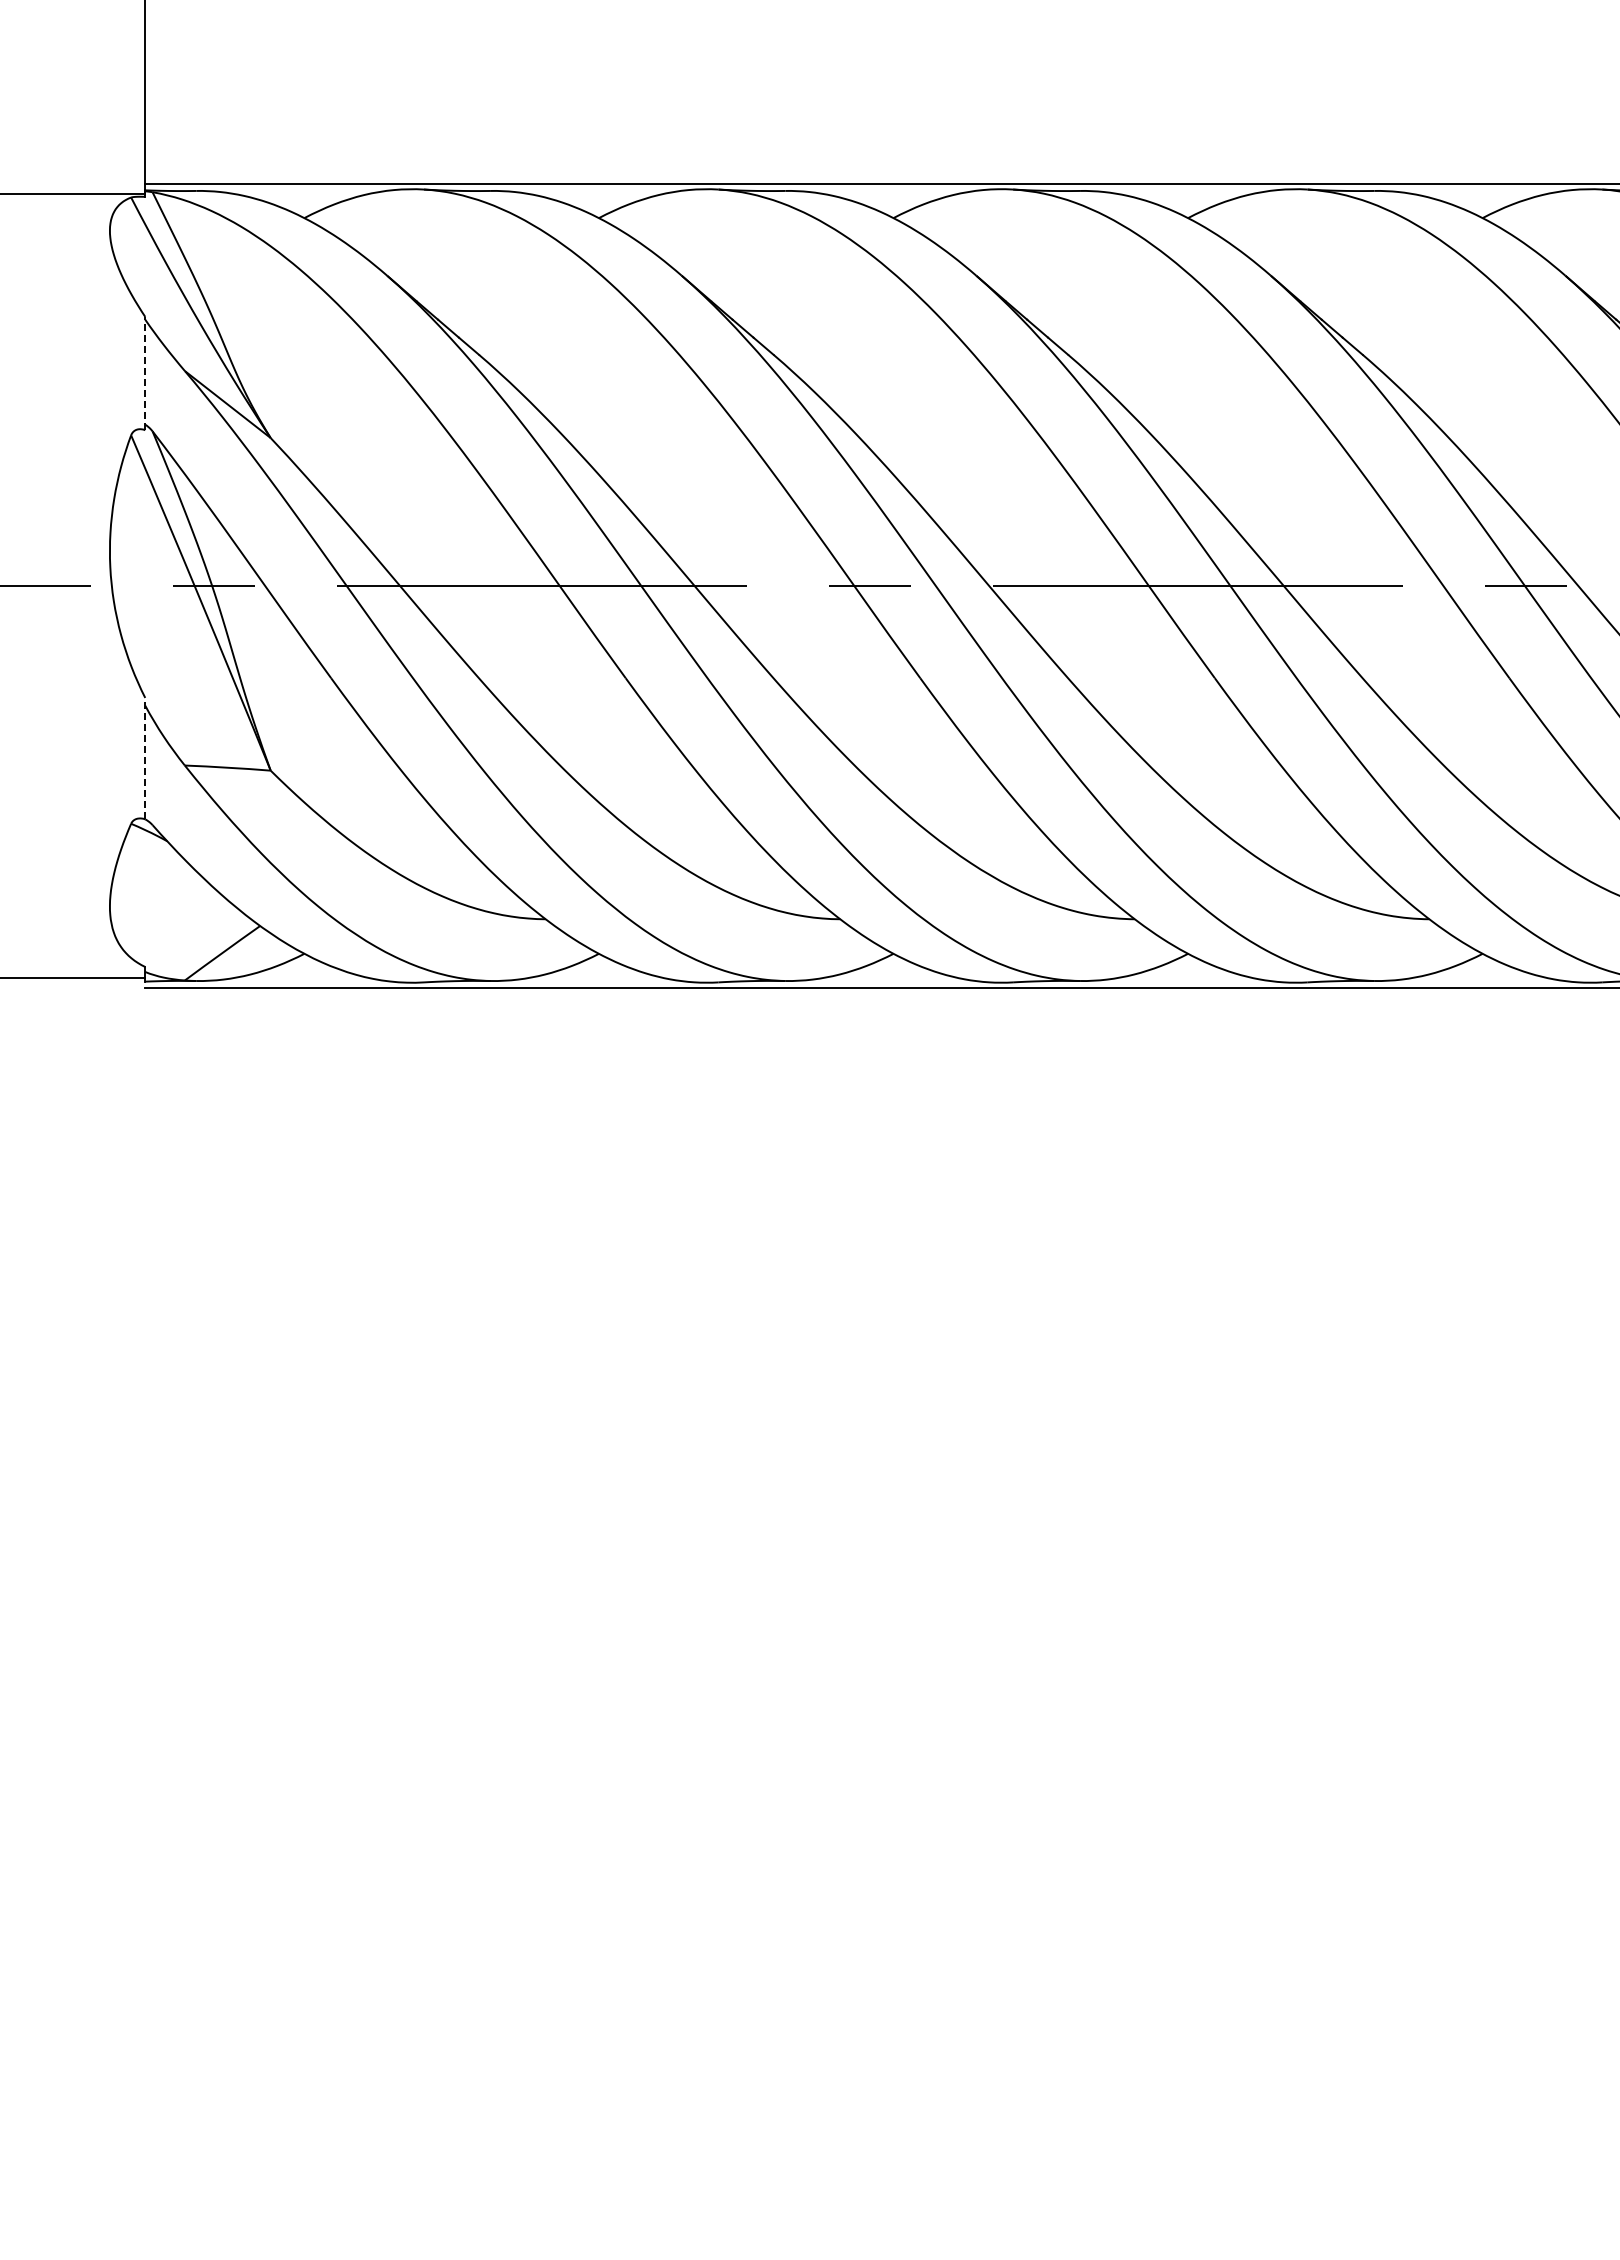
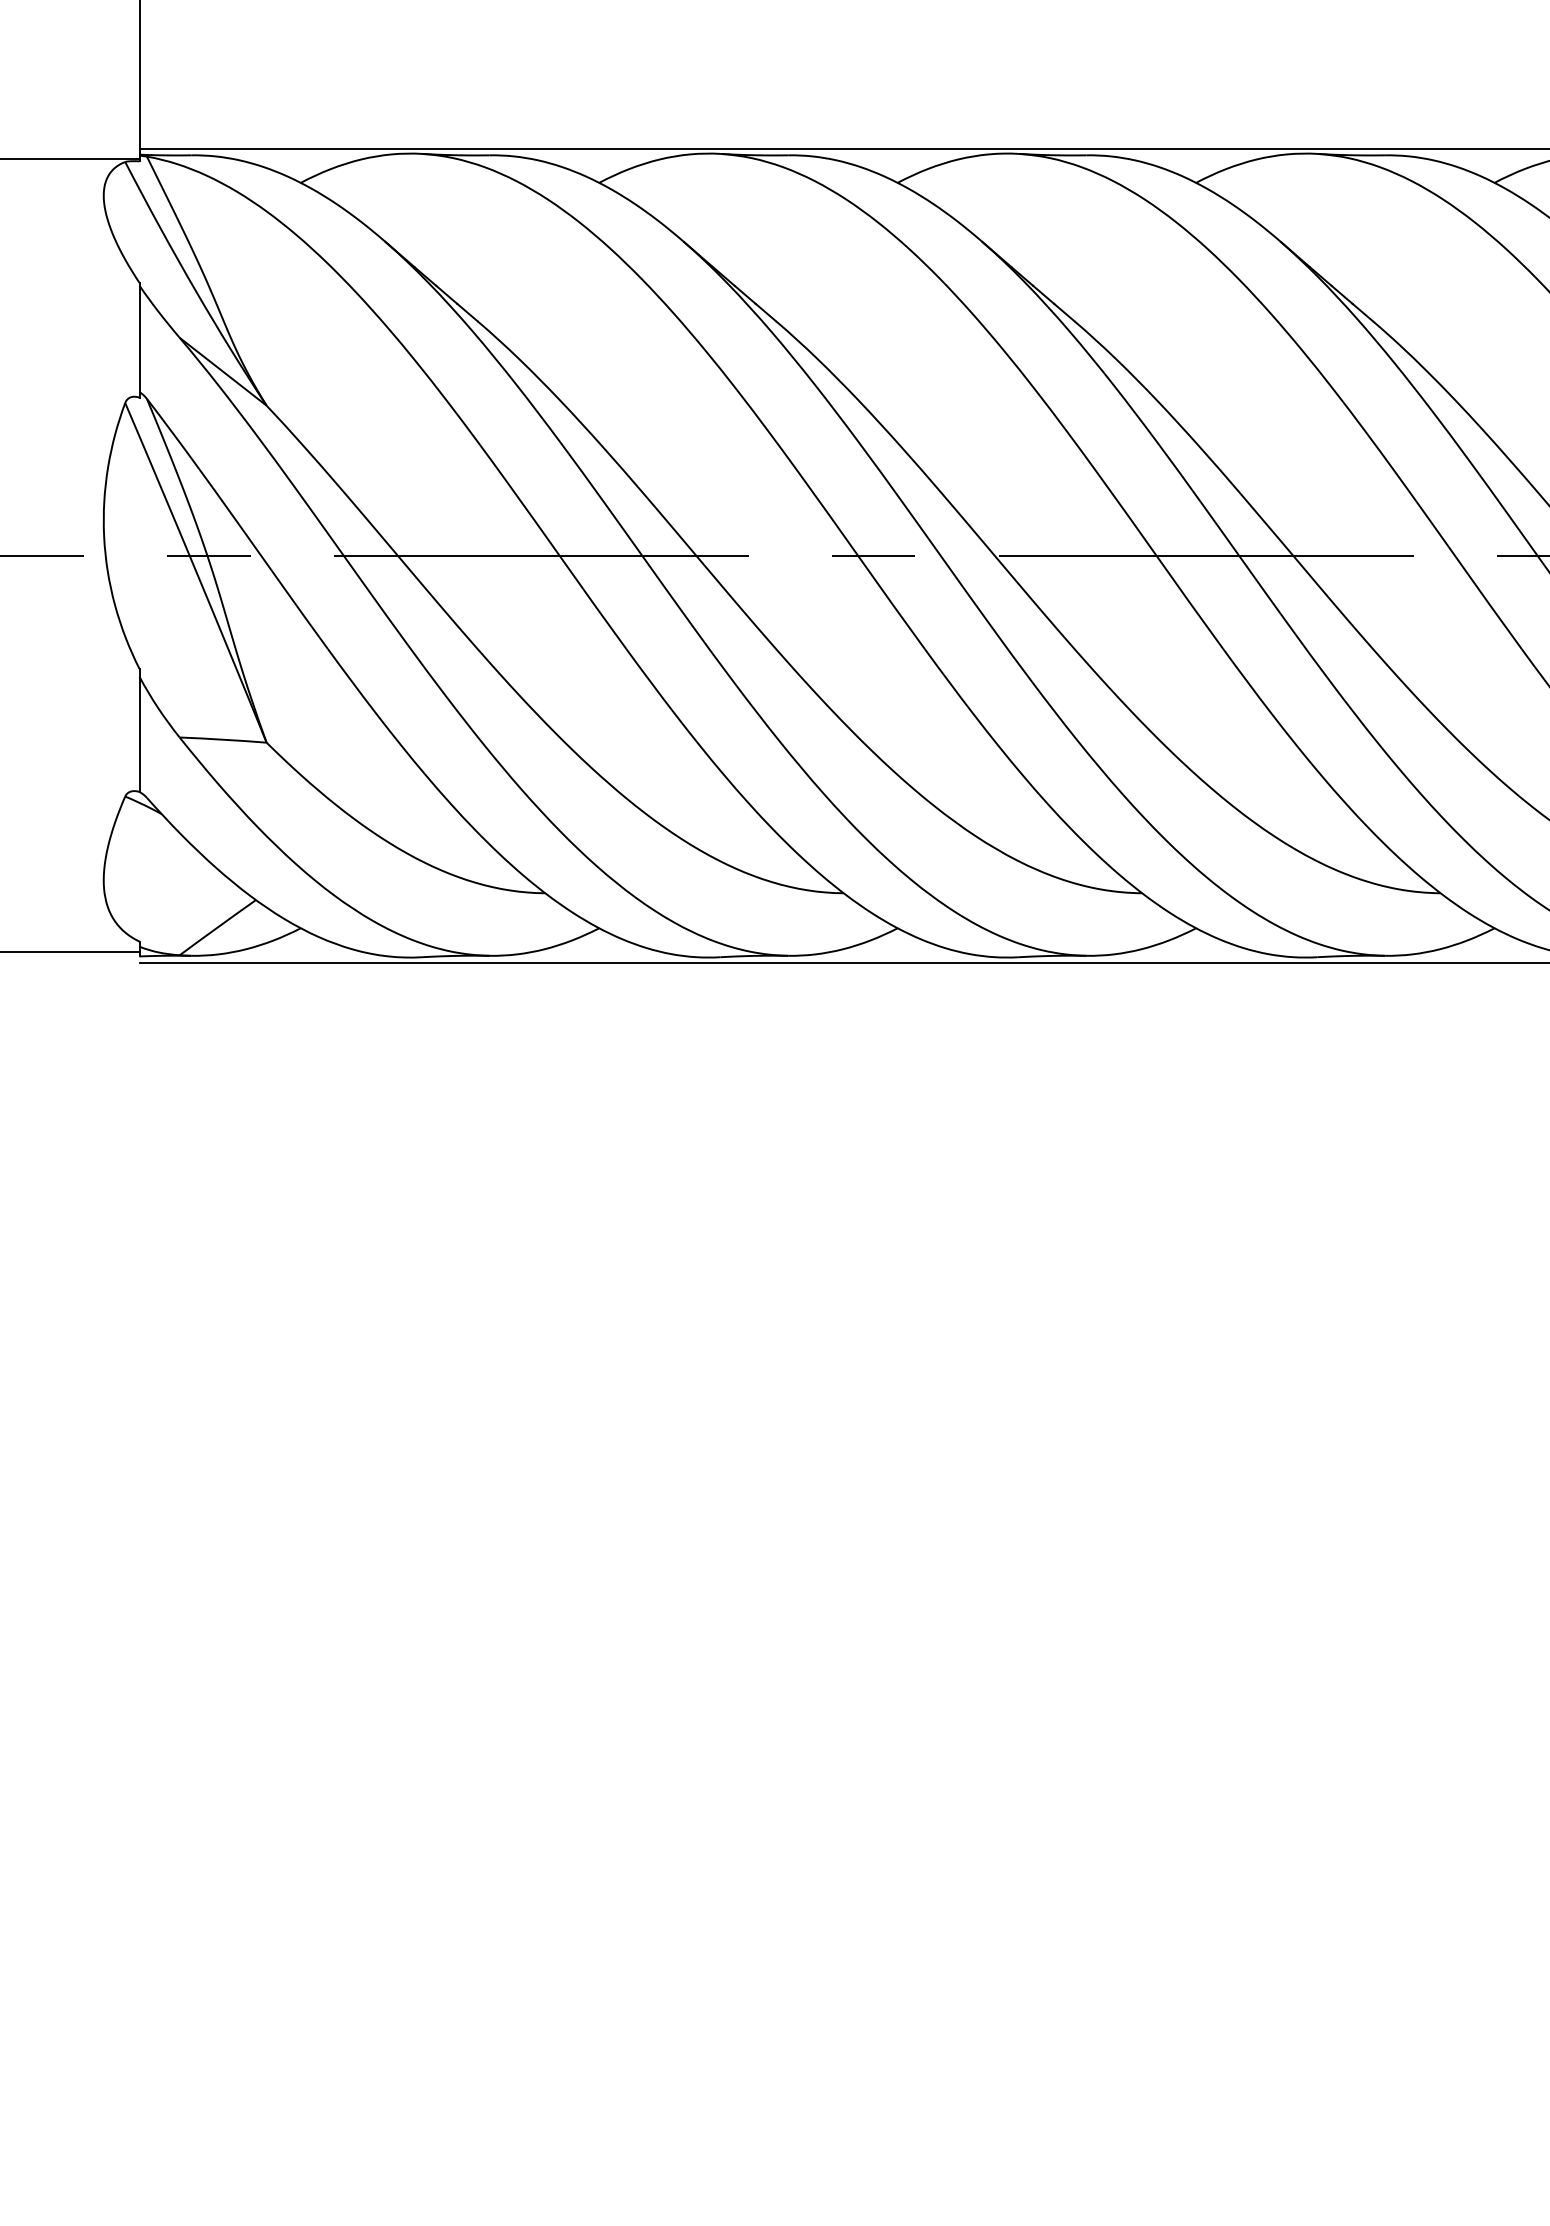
line: (145, 373) -> (139, 340), dashed -> solid
line: (145, 758) -> (139, 730), dashed -> solid

